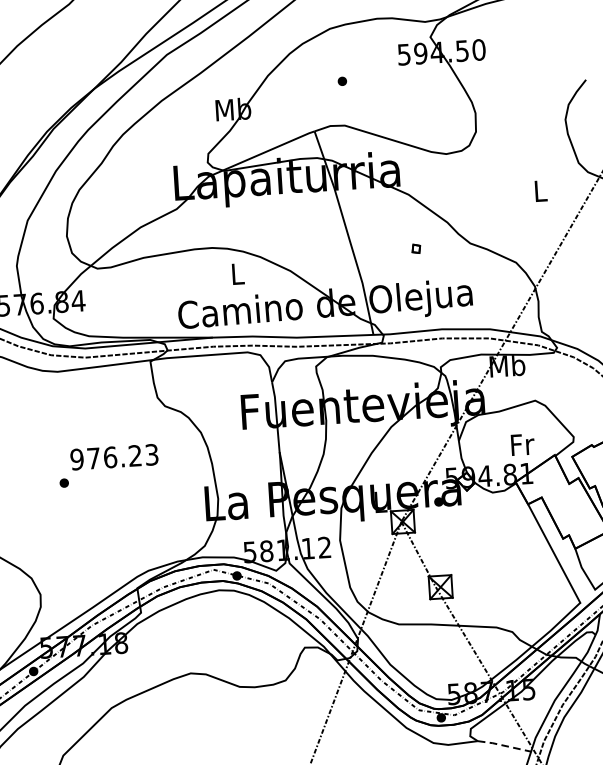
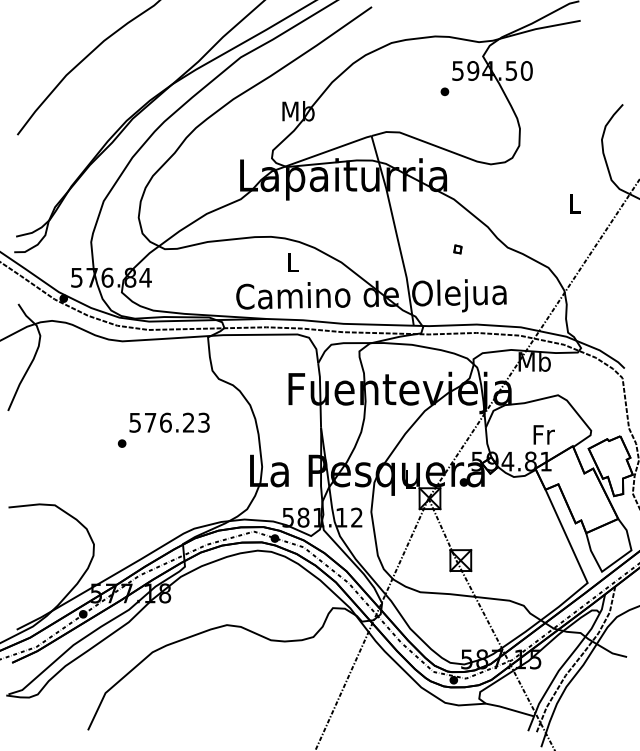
part: (341, 81) -> (444, 91), moved
text: (77, 459) -> (135, 422), 976.23 -> 576.23
line: (505, 745) -> (510, 709), dashed -> solid

